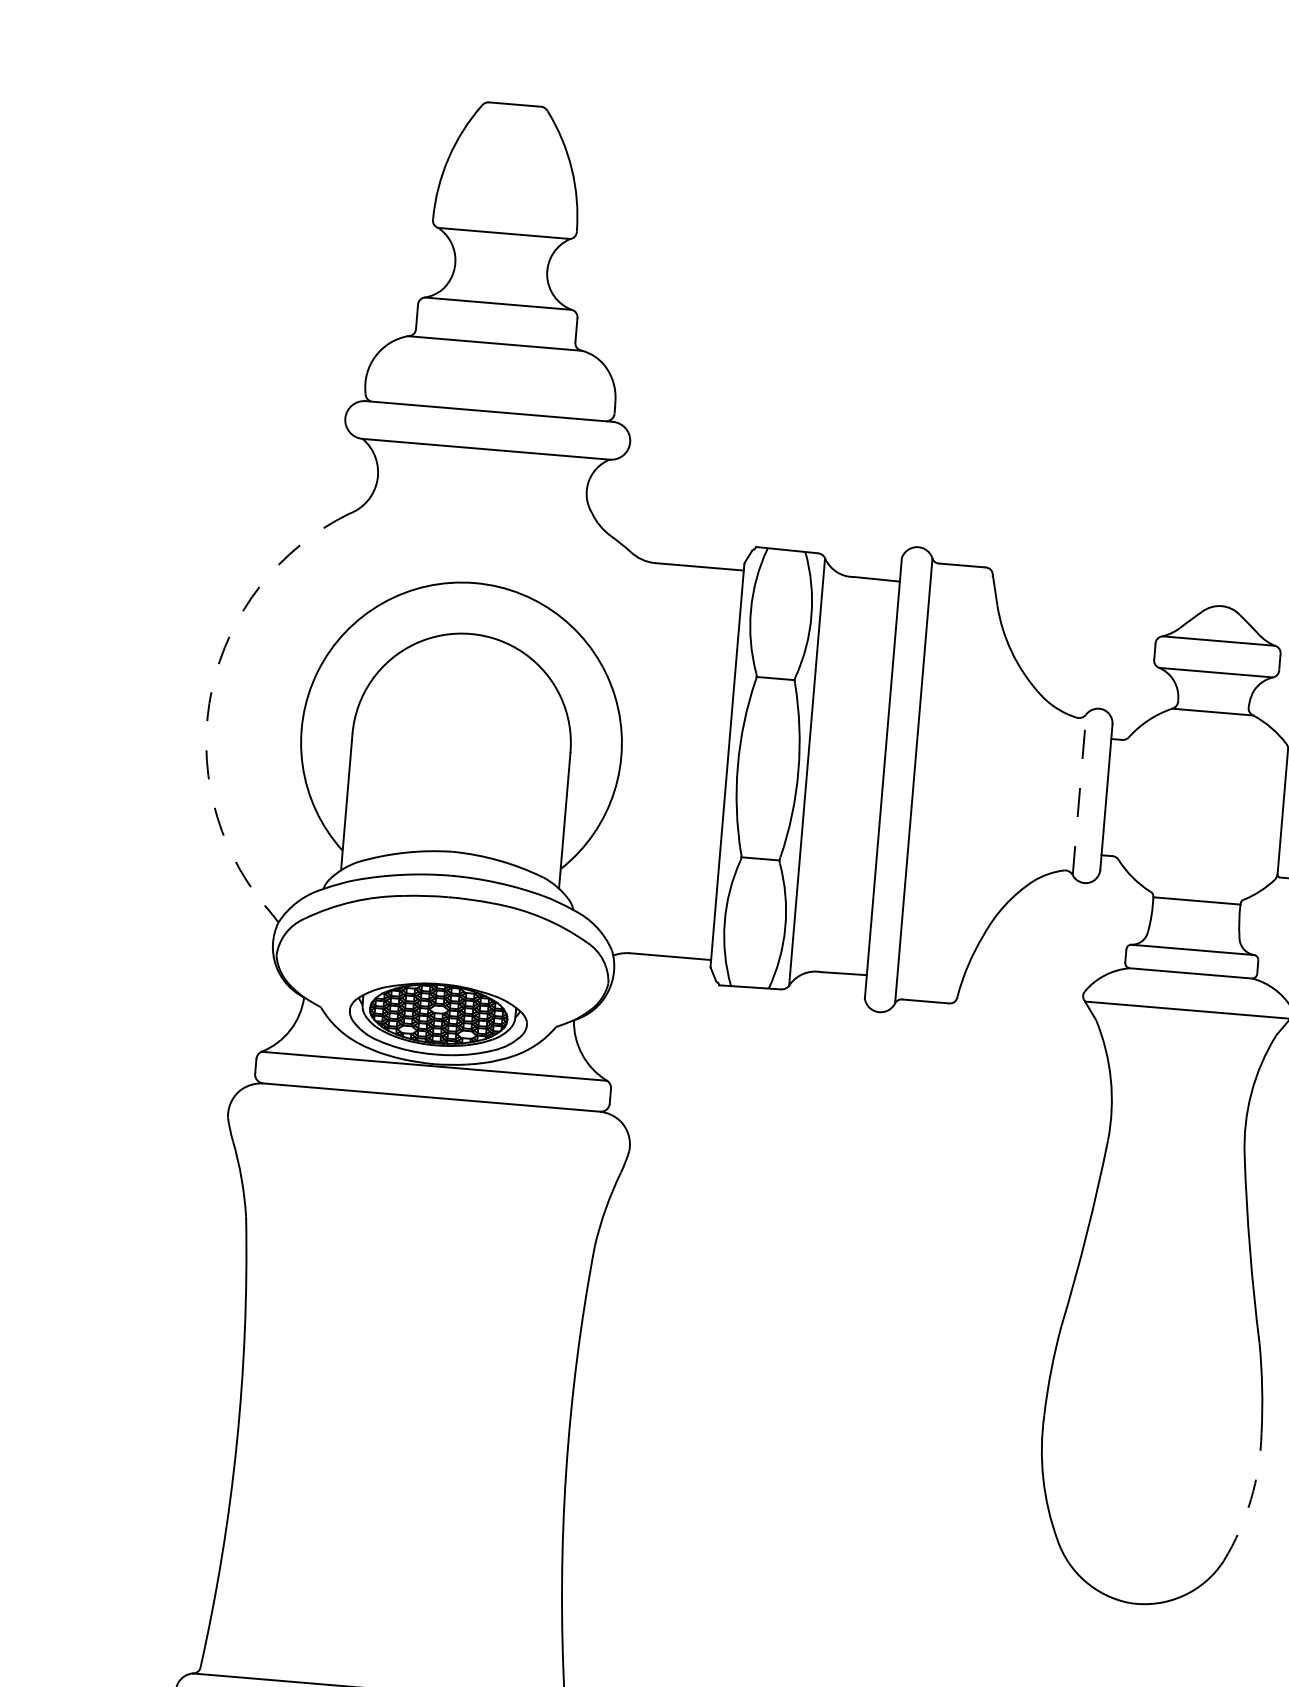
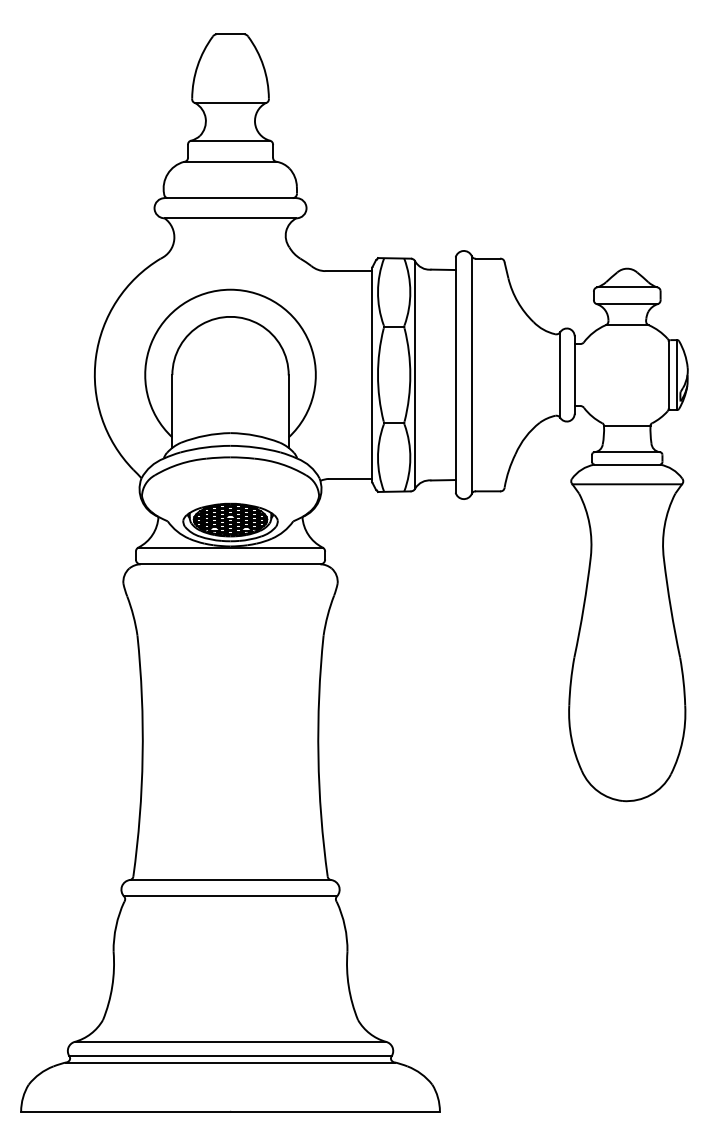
arc: (211, 688) -> (95, 357), dashed -> solid
line: (1079, 795) -> (560, 375), dashed -> solid
arc: (1250, 1498) -> (682, 740), dashed -> solid

